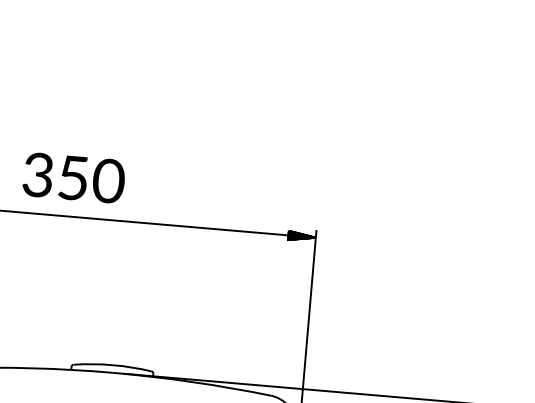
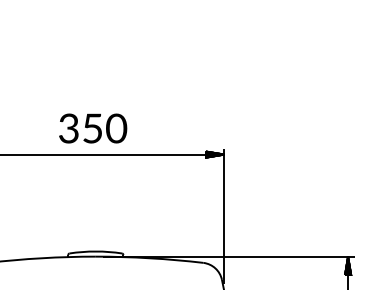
text: (74, 178) -> (93, 128), moved

